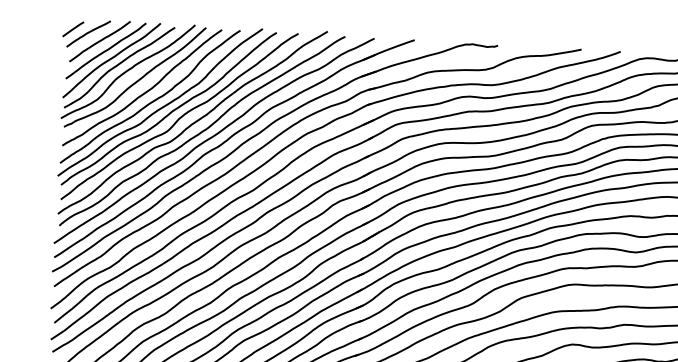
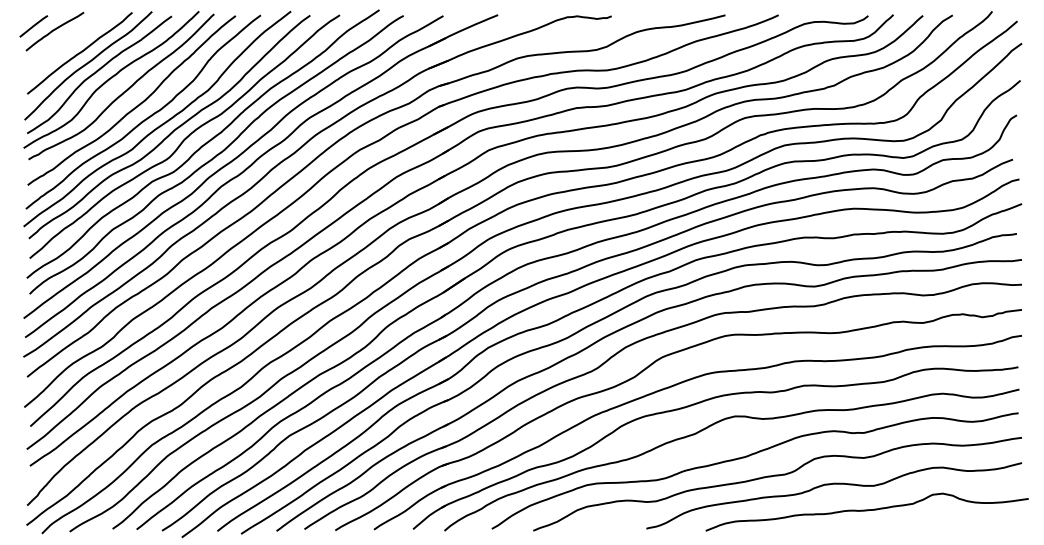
curve: (99, 41) -> (70, 40), removed

